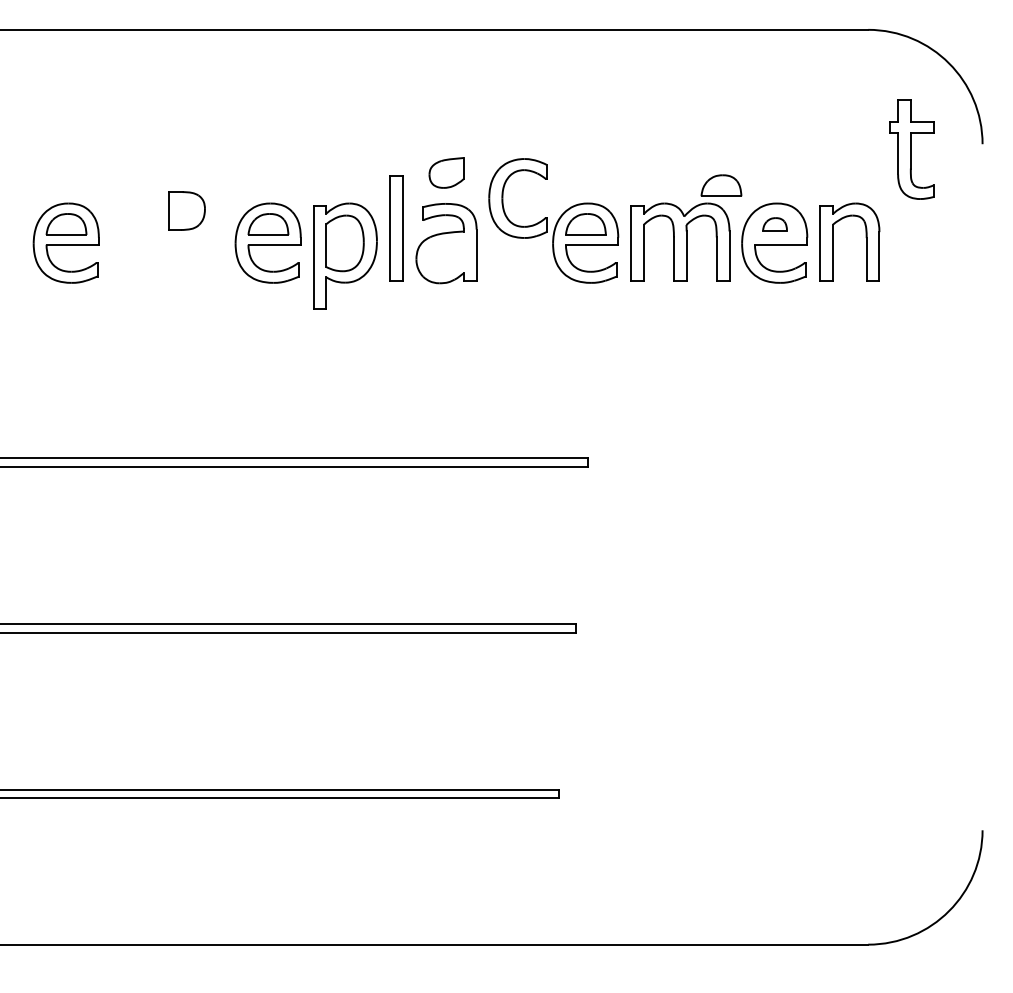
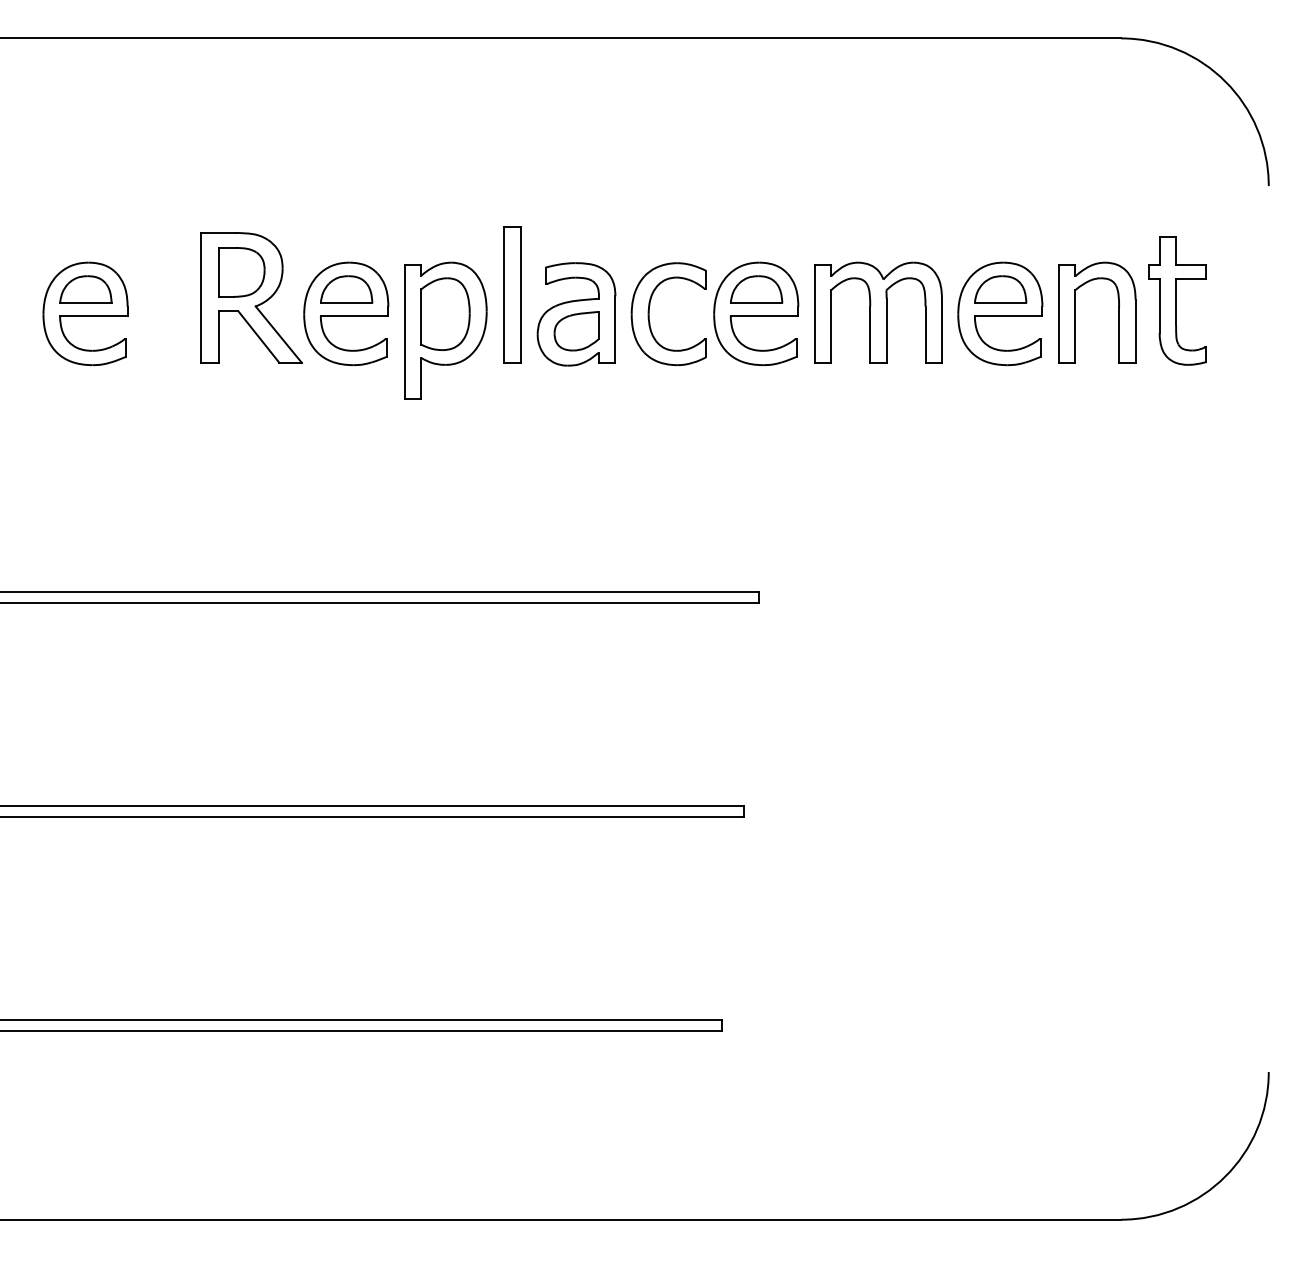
part: (911, 149) -> (1177, 300), moved
part: (446, 173) -> (576, 331), moved
part: (721, 185) -> (931, 239), removed
part: (503, 197) -> (649, 313), moved
part: (774, 224) -> (1000, 289), size x1.67
part: (194, 230) -> (251, 297), added

